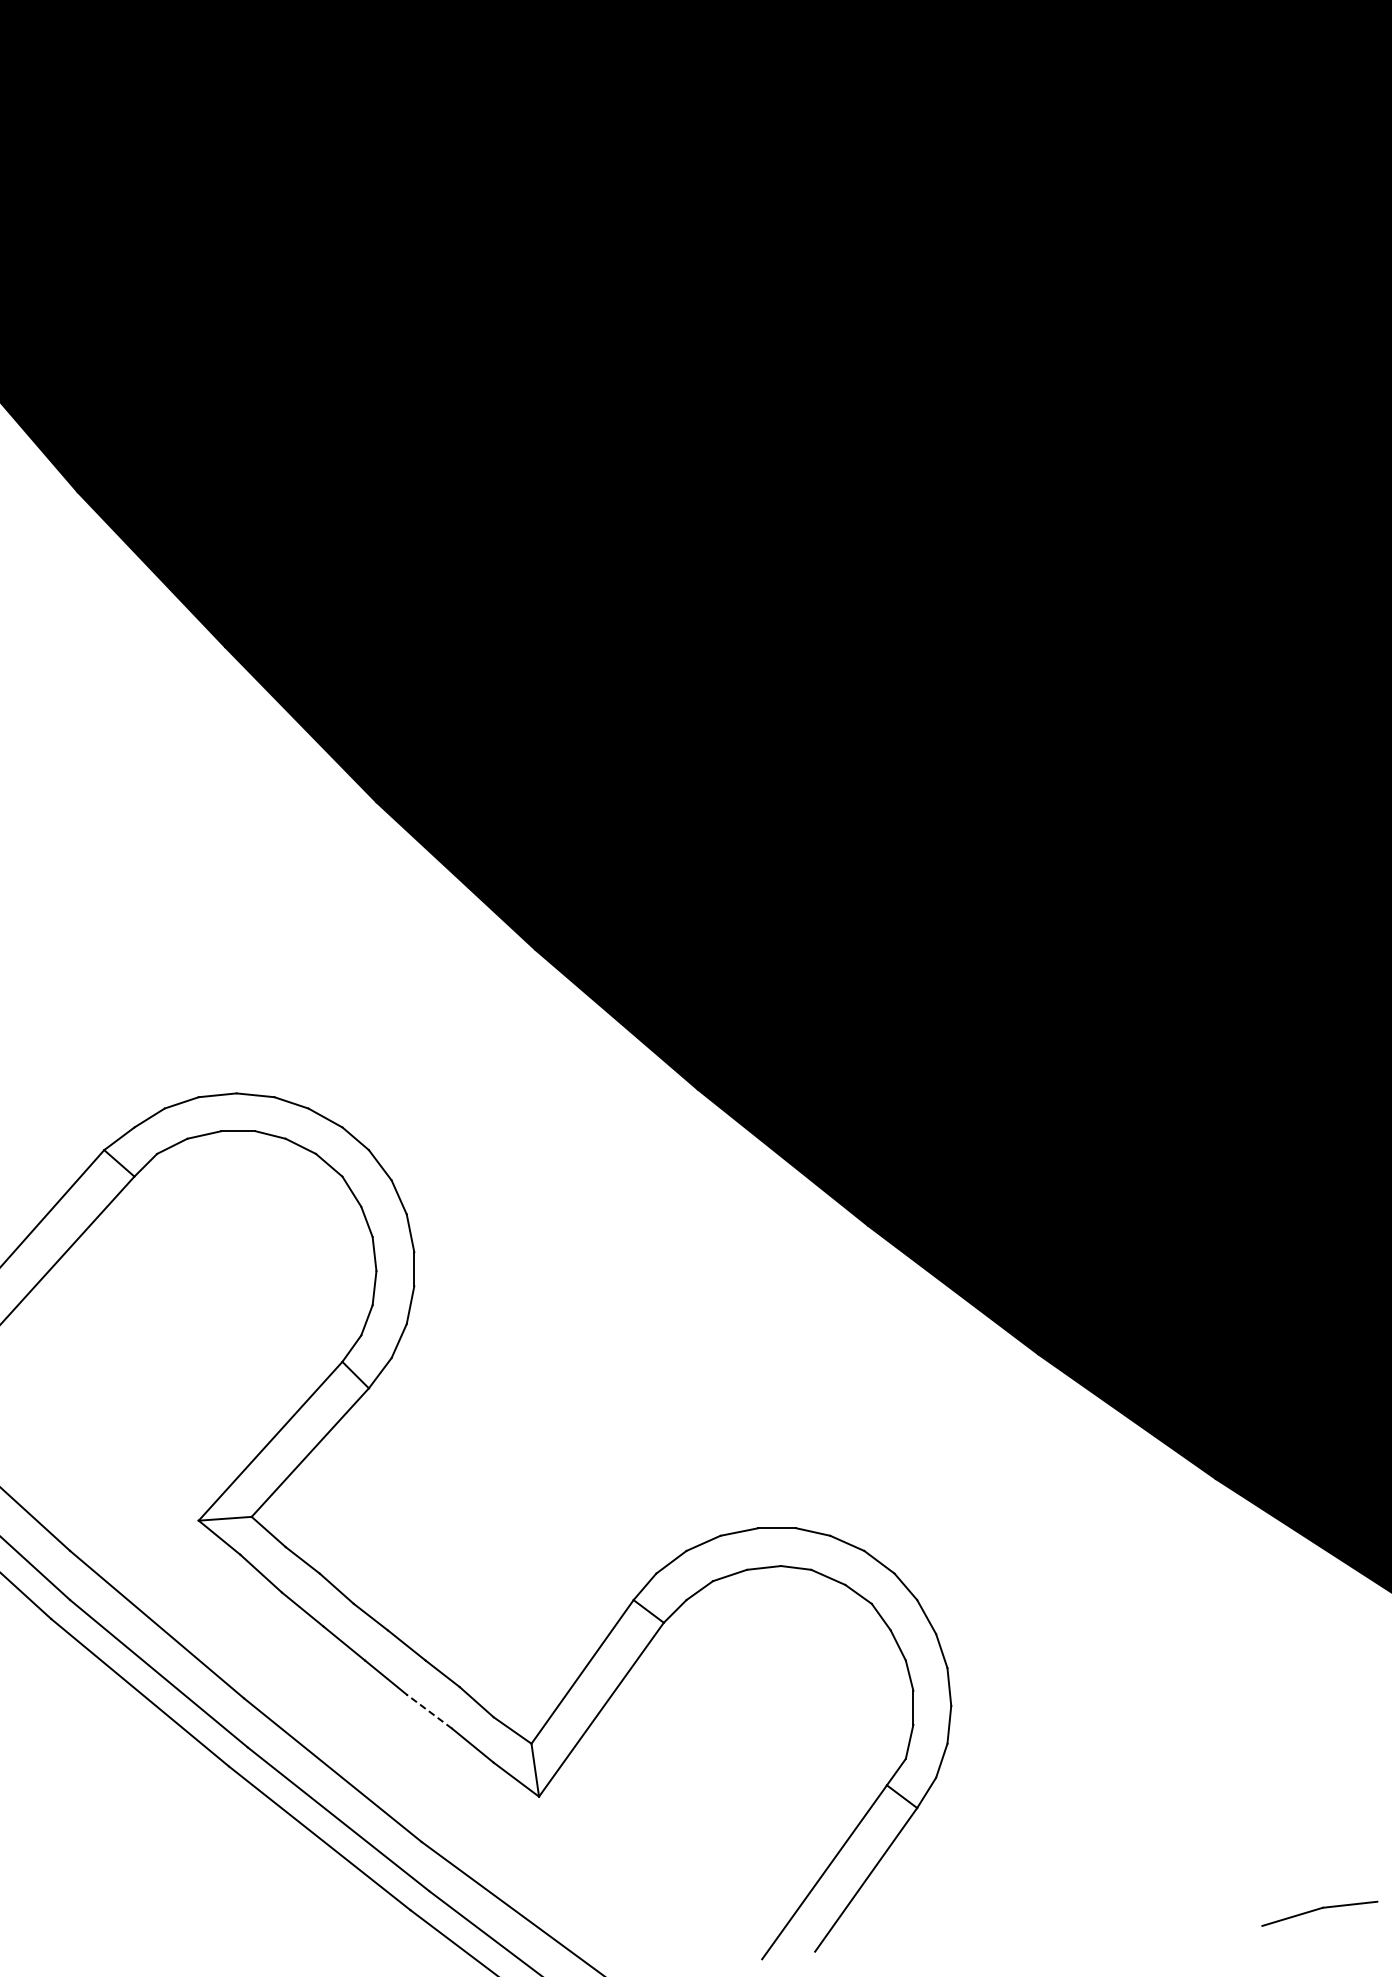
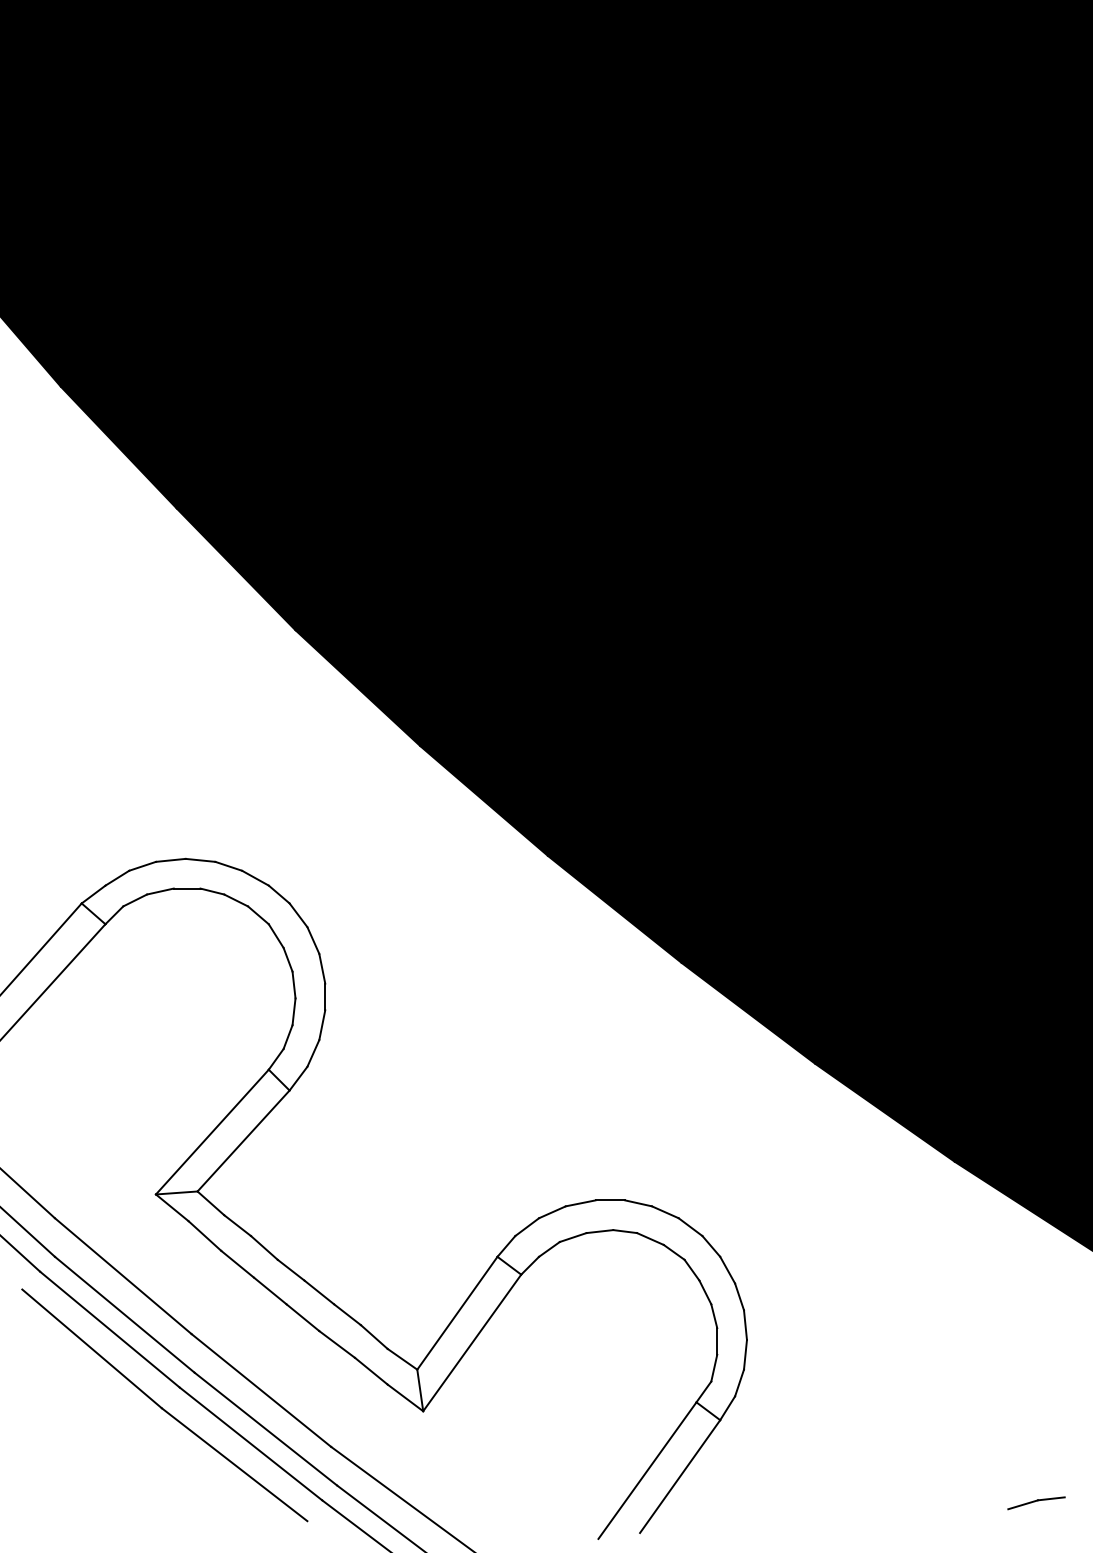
line: (429, 1711) -> (337, 1344), dashed -> solid
part: (209, 1788) -> (164, 1404), added
part: (1319, 1913) -> (1036, 1502), size x0.62

